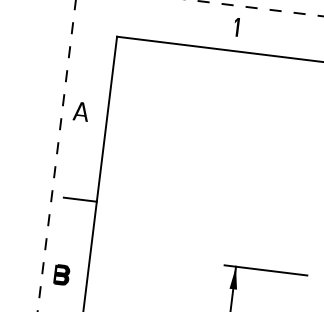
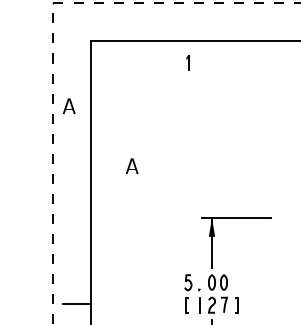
part: (235, 26) -> (187, 62), moved
part: (147, 191) -> (131, 165), added
line: (80, 199) -> (77, 178), removed
part: (61, 275) -> (69, 242), removed

